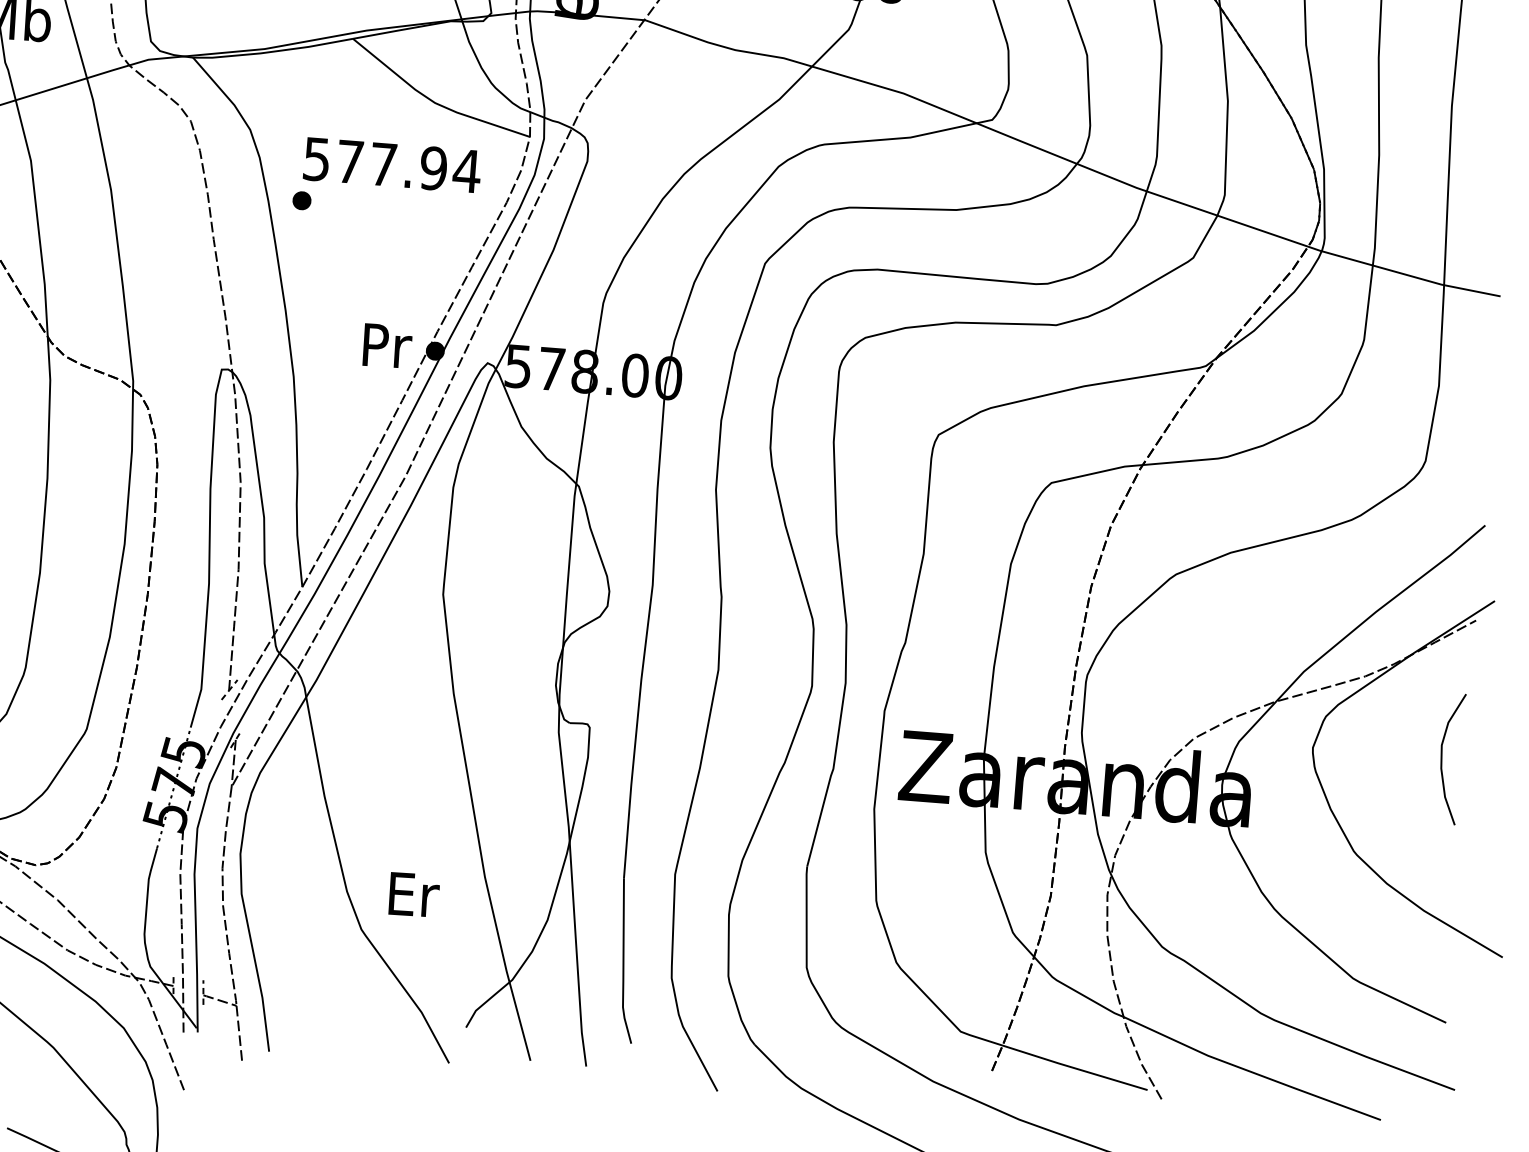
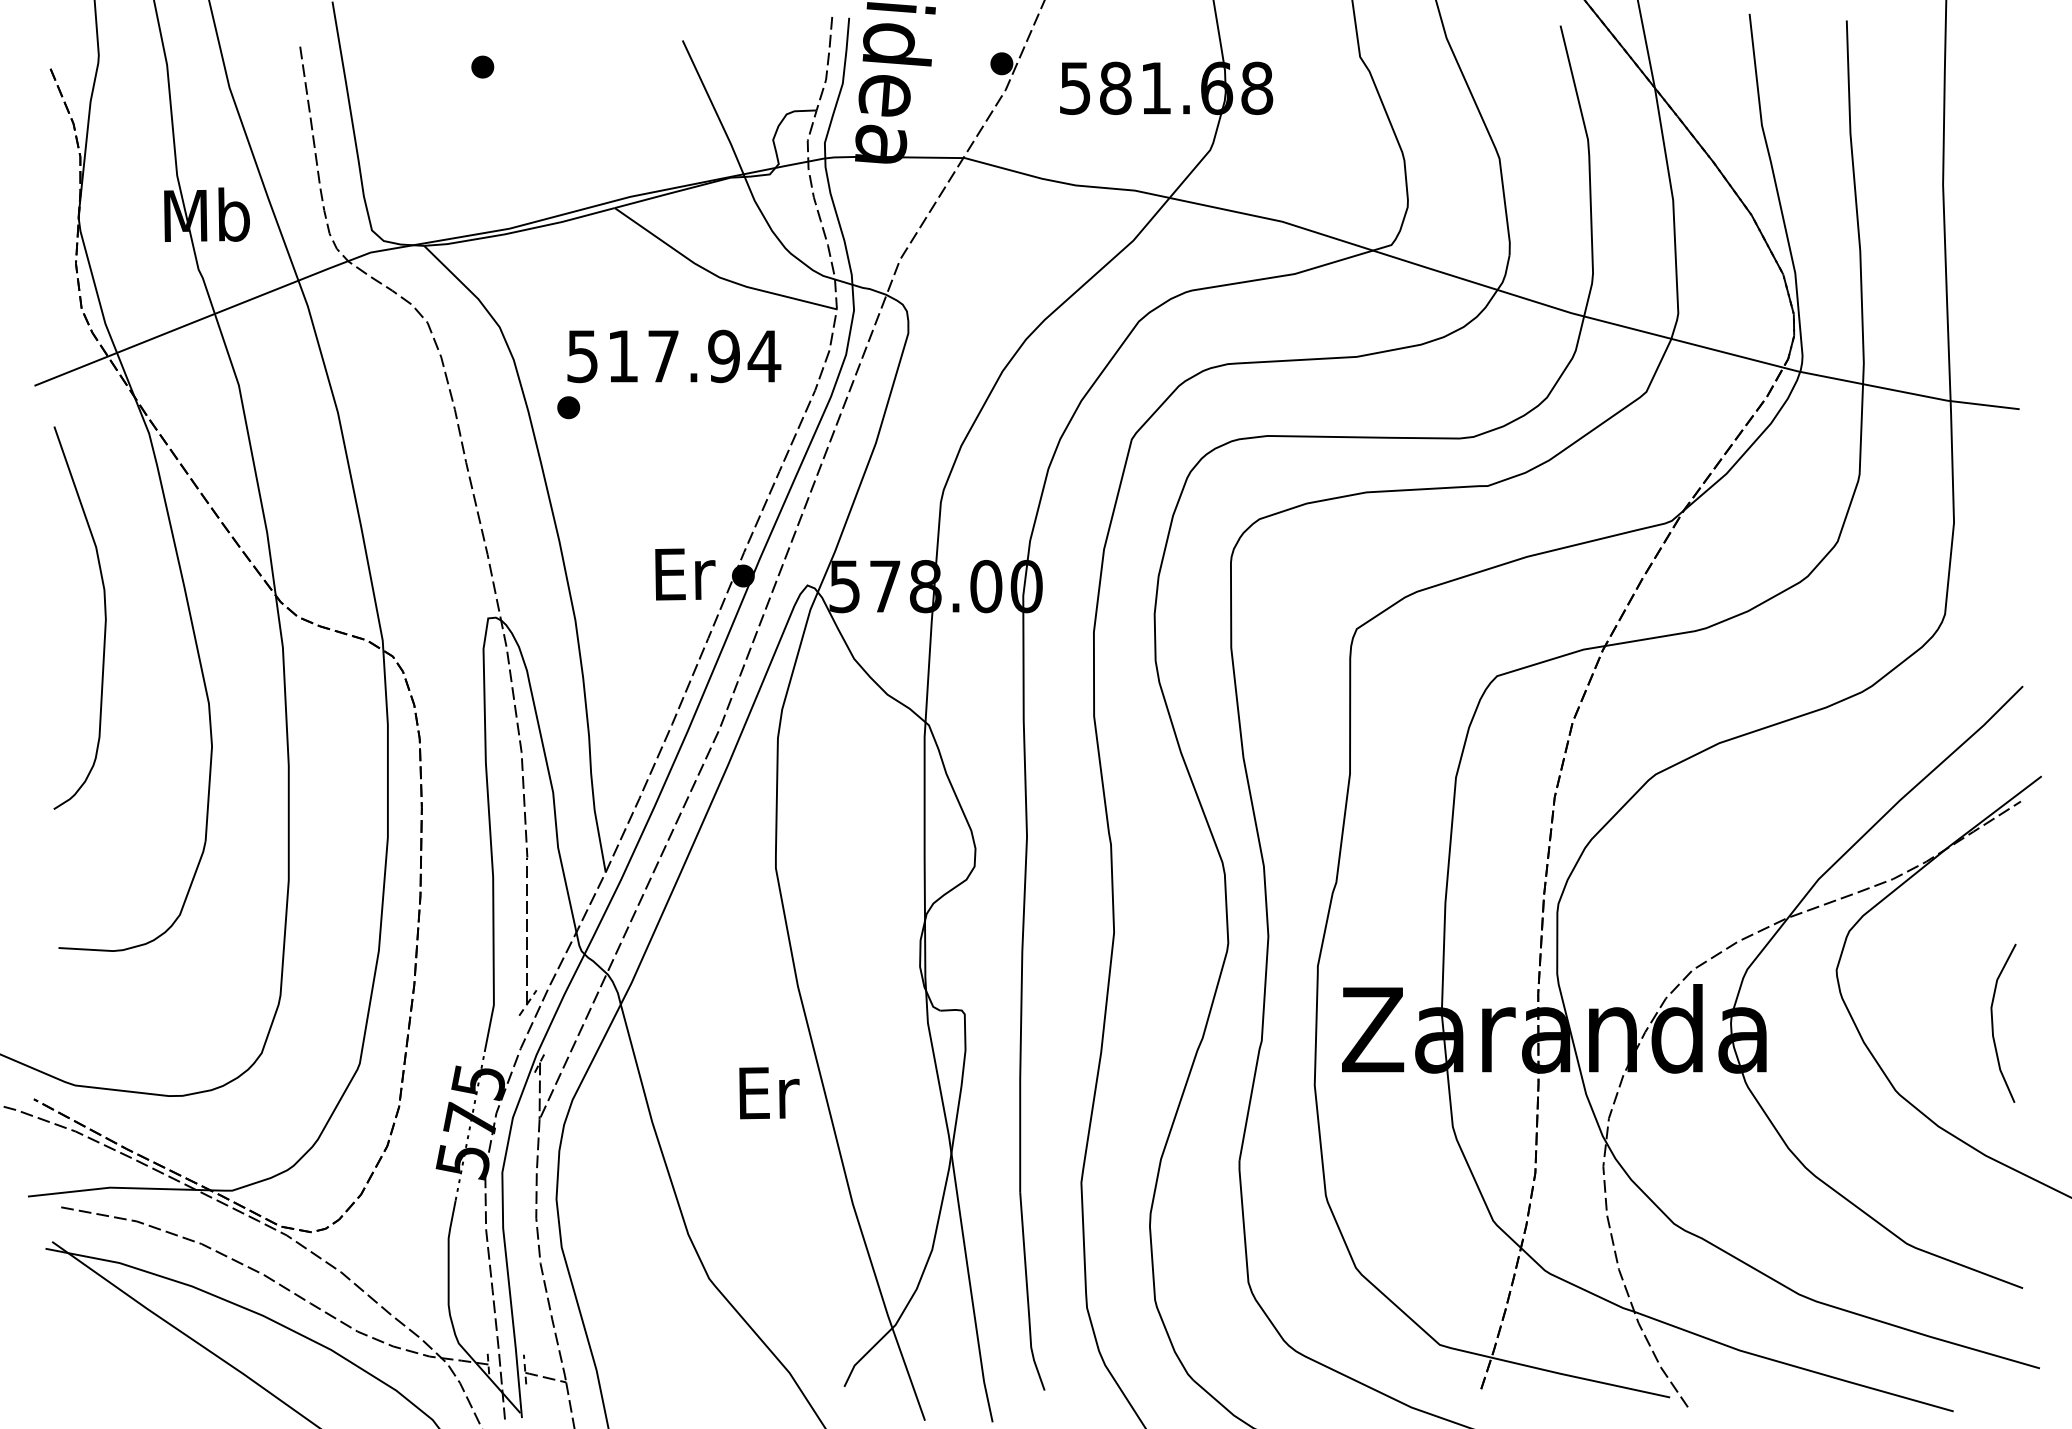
text: (349, 161) -> (622, 356), 577.94 -> 517.94
text: (387, 346) -> (685, 574), Pr -> Er
curve: (1442, 757) -> (1993, 1022), moved
text: (414, 895) -> (769, 1093), moved

